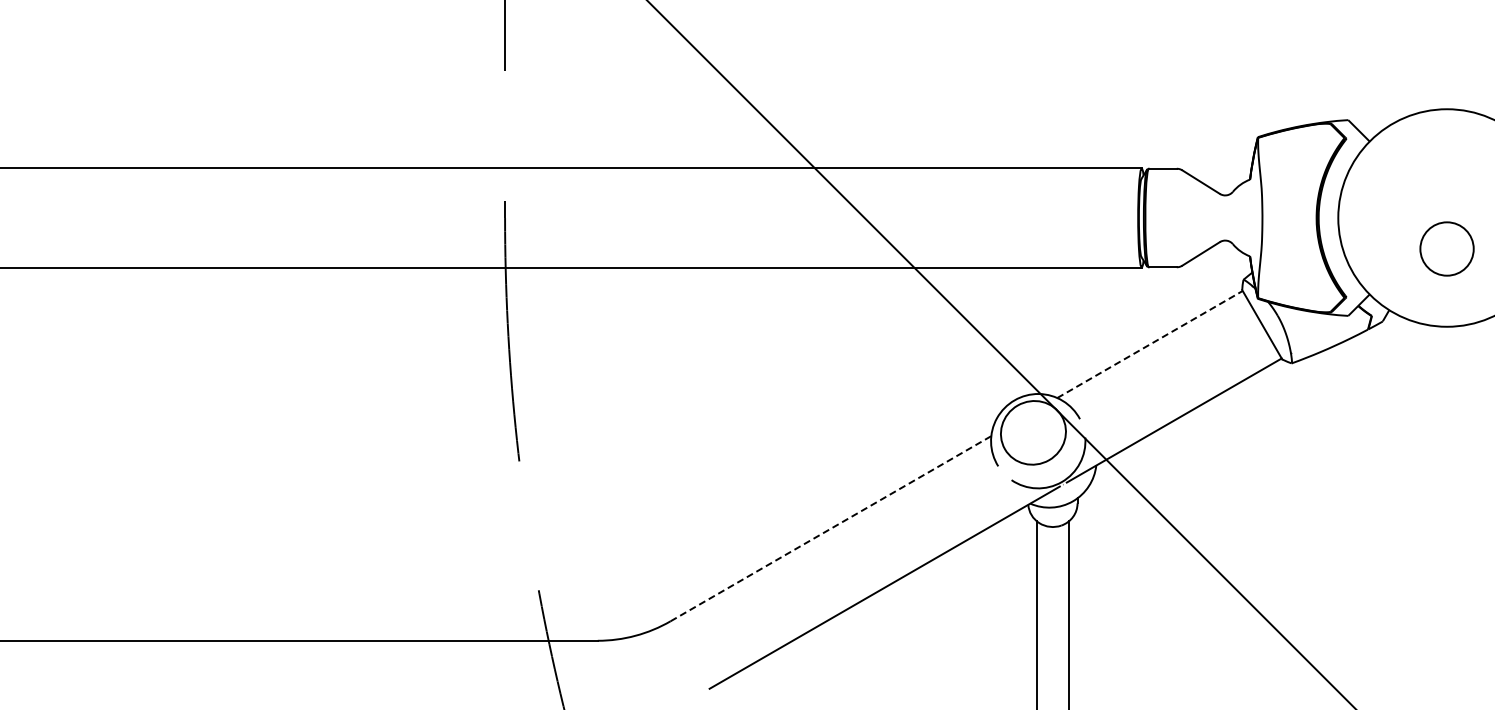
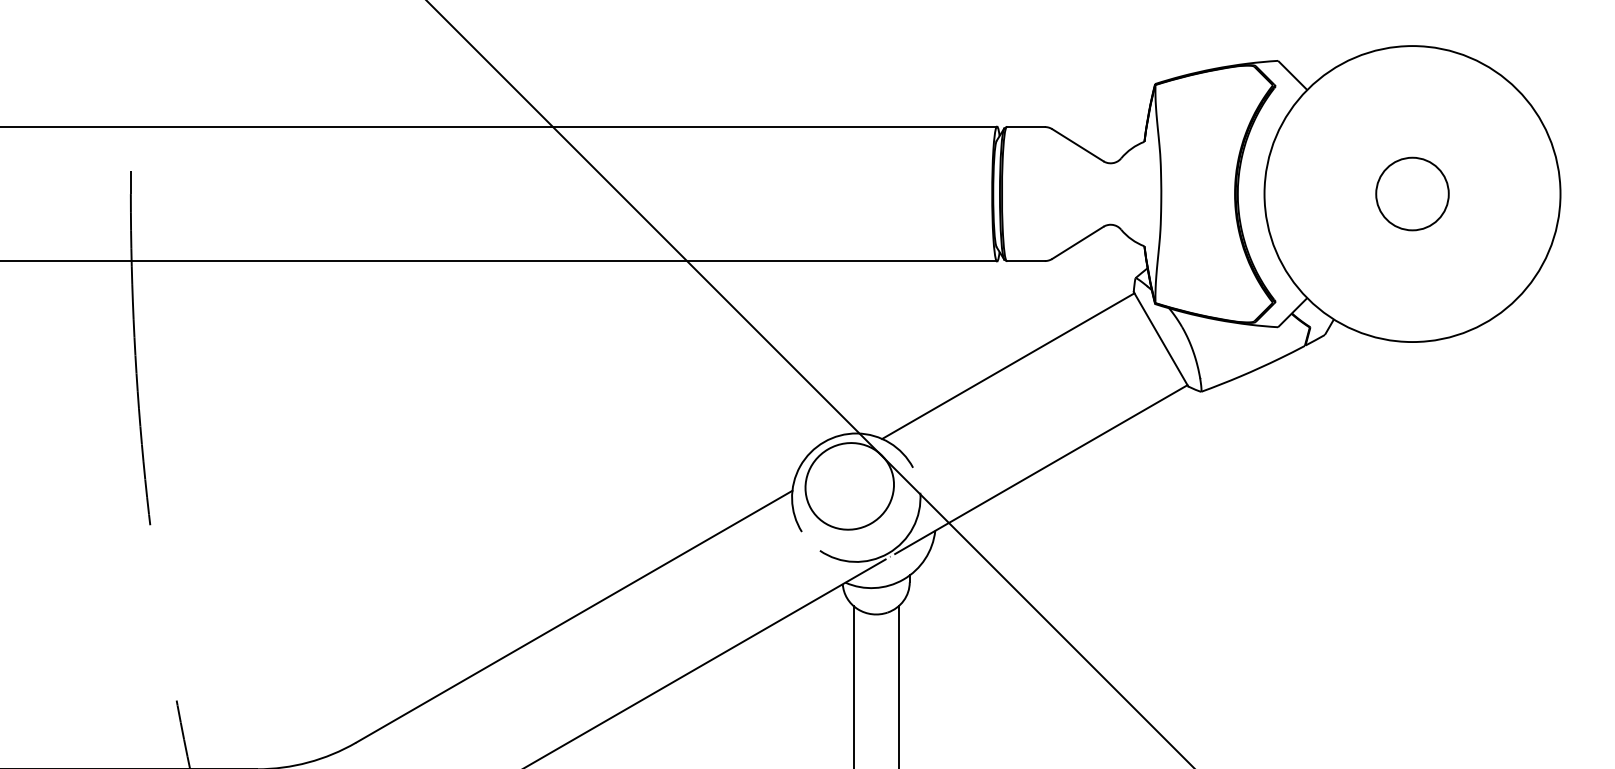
circle: (1446, 248) -> (1411, 193), moved
line: (1150, 344) -> (1009, 366), dashed -> solid
line: (831, 528) -> (574, 616), dashed -> solid

